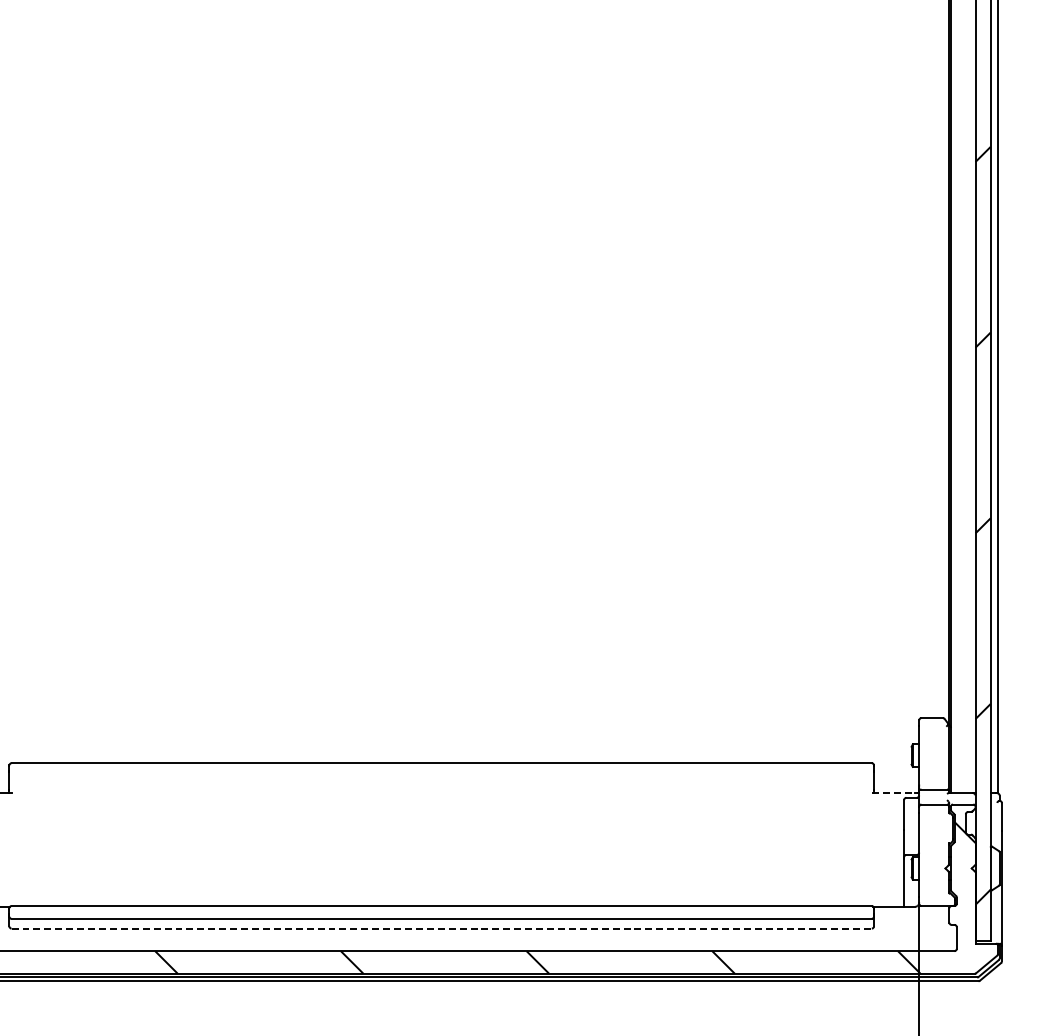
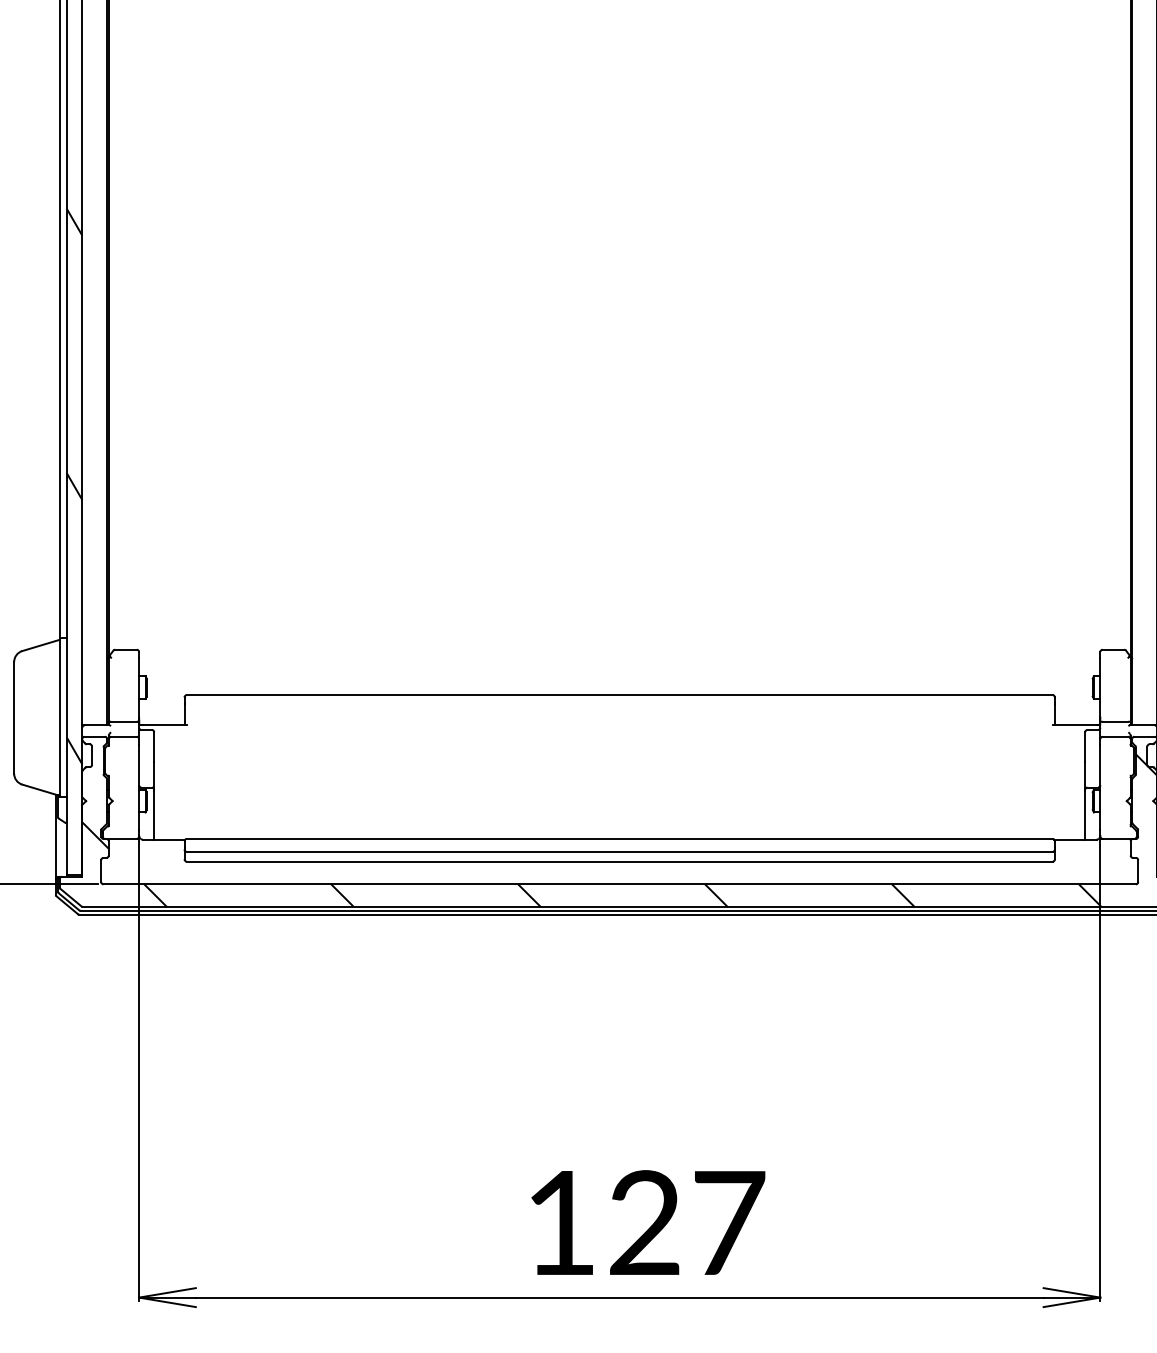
line: (893, 793) -> (1074, 725), dashed -> solid
line: (441, 928) -> (619, 861), dashed -> solid

